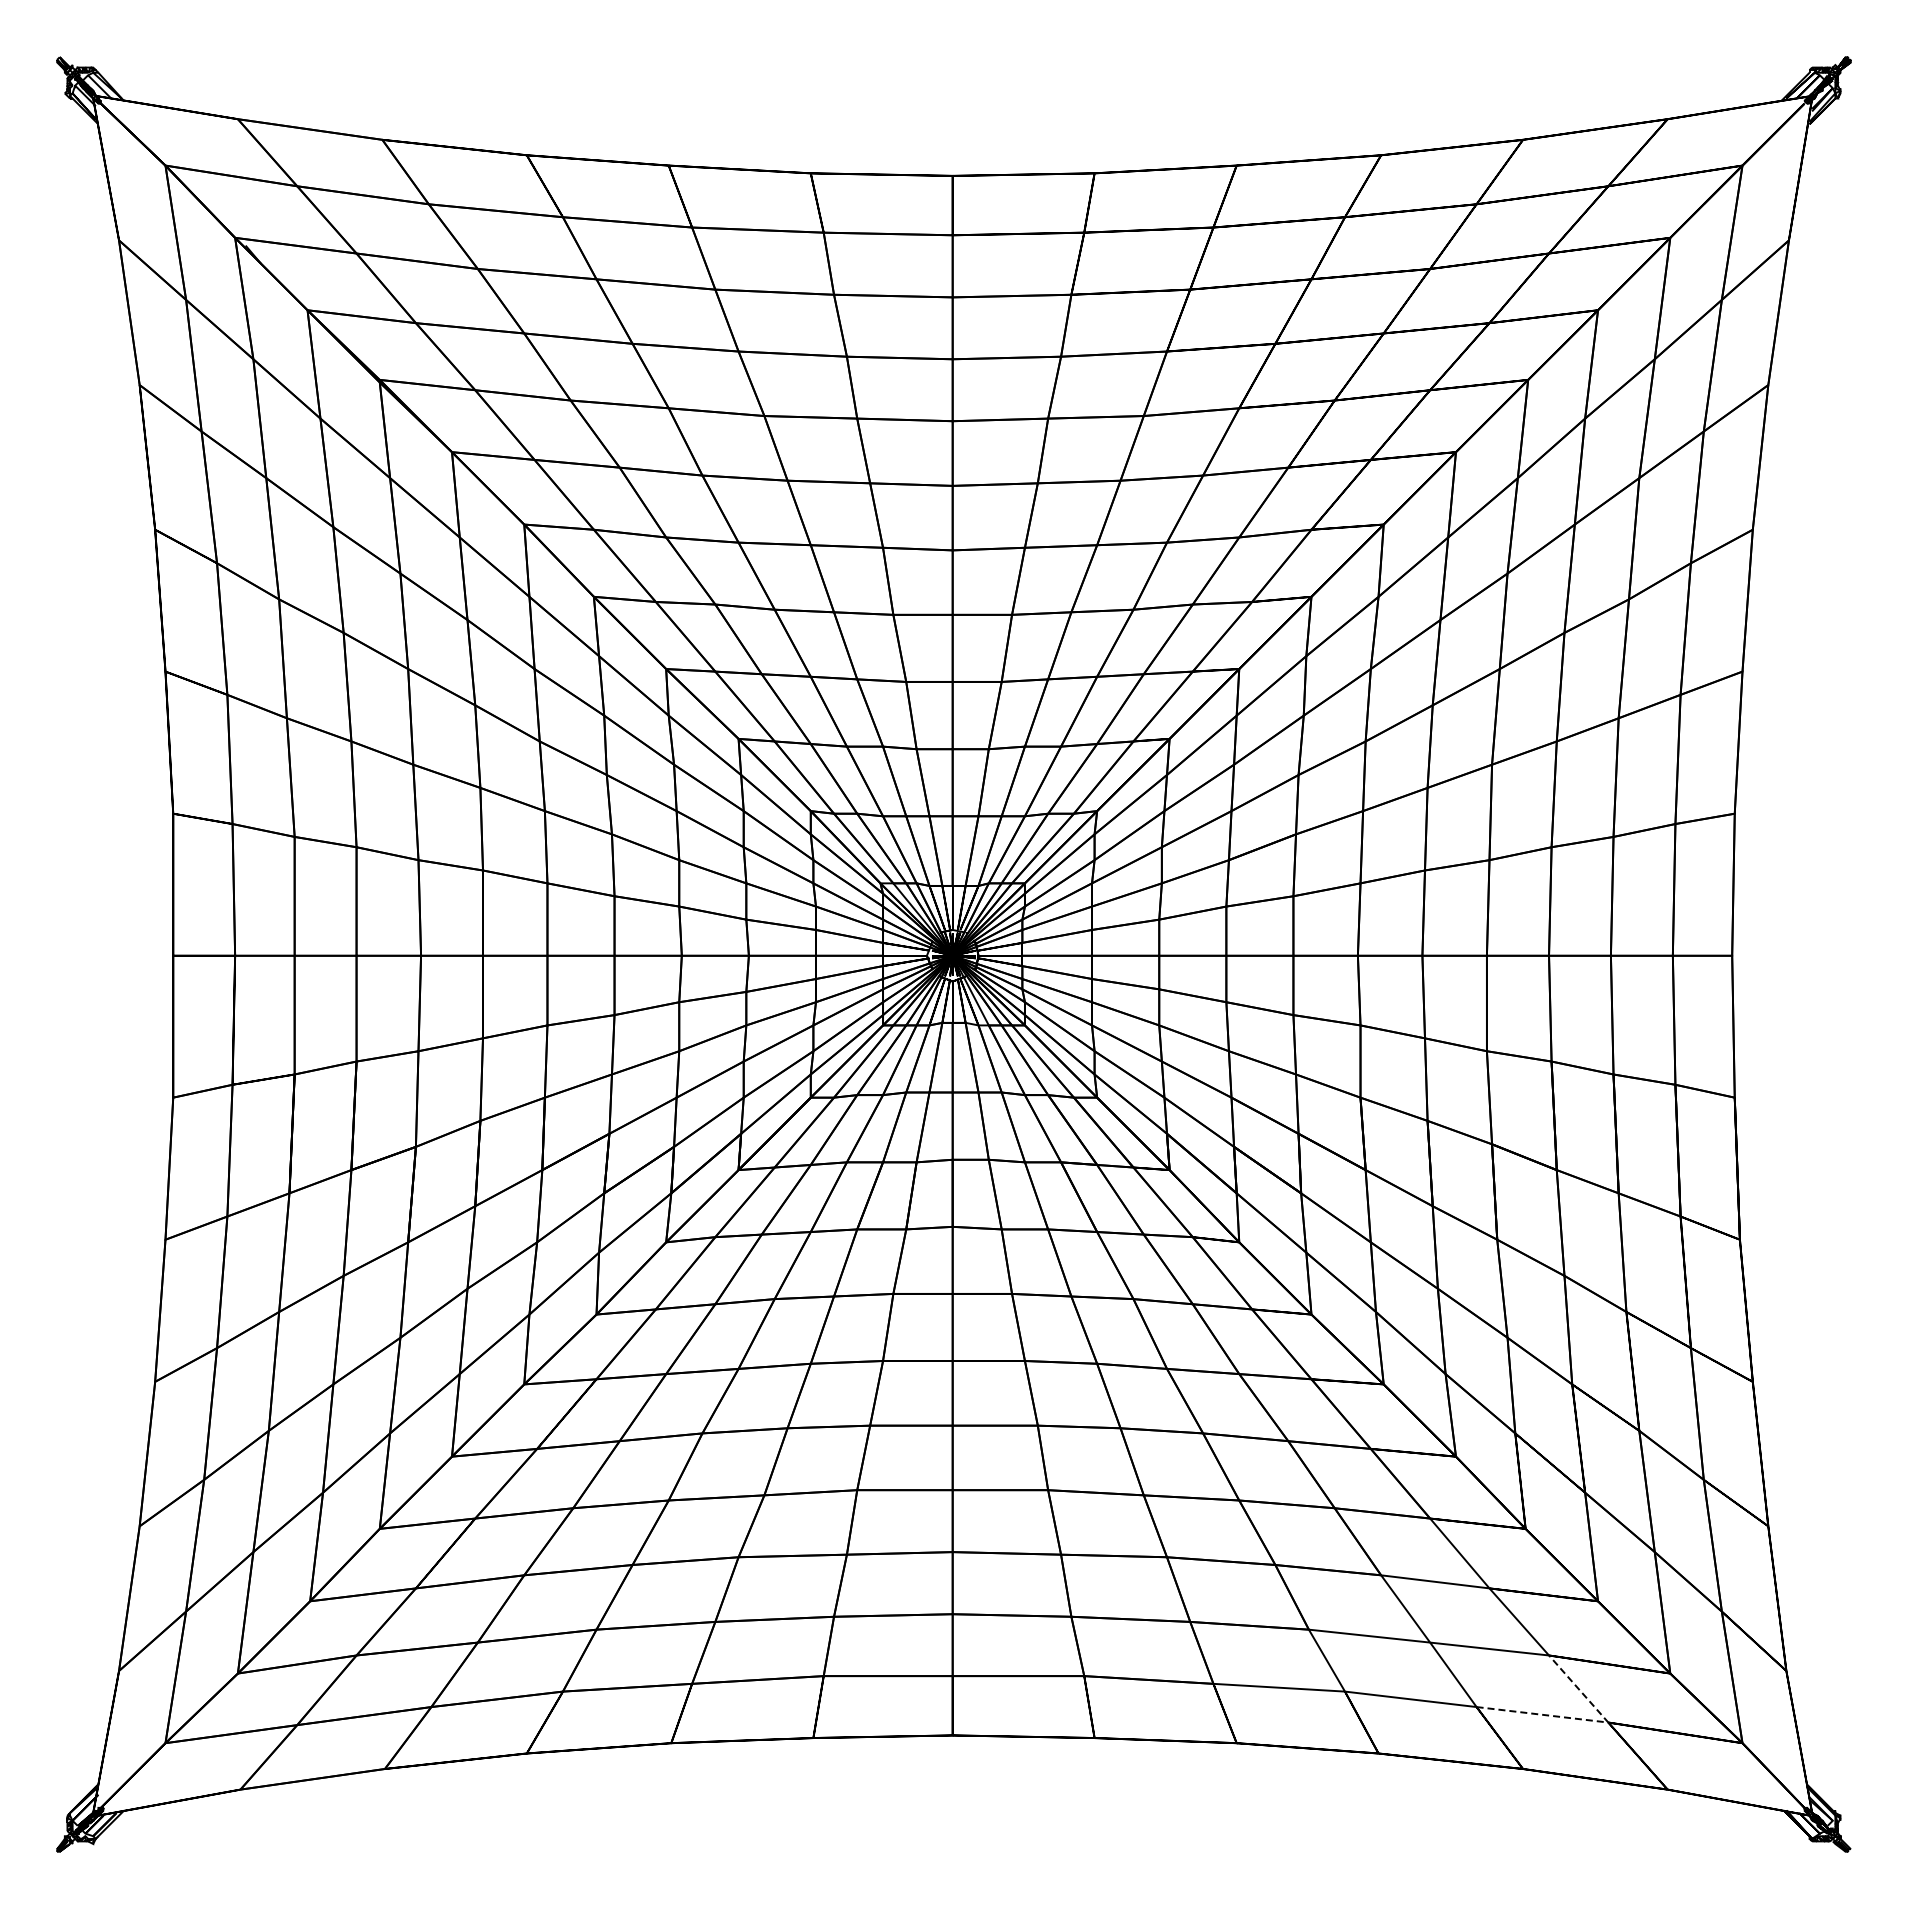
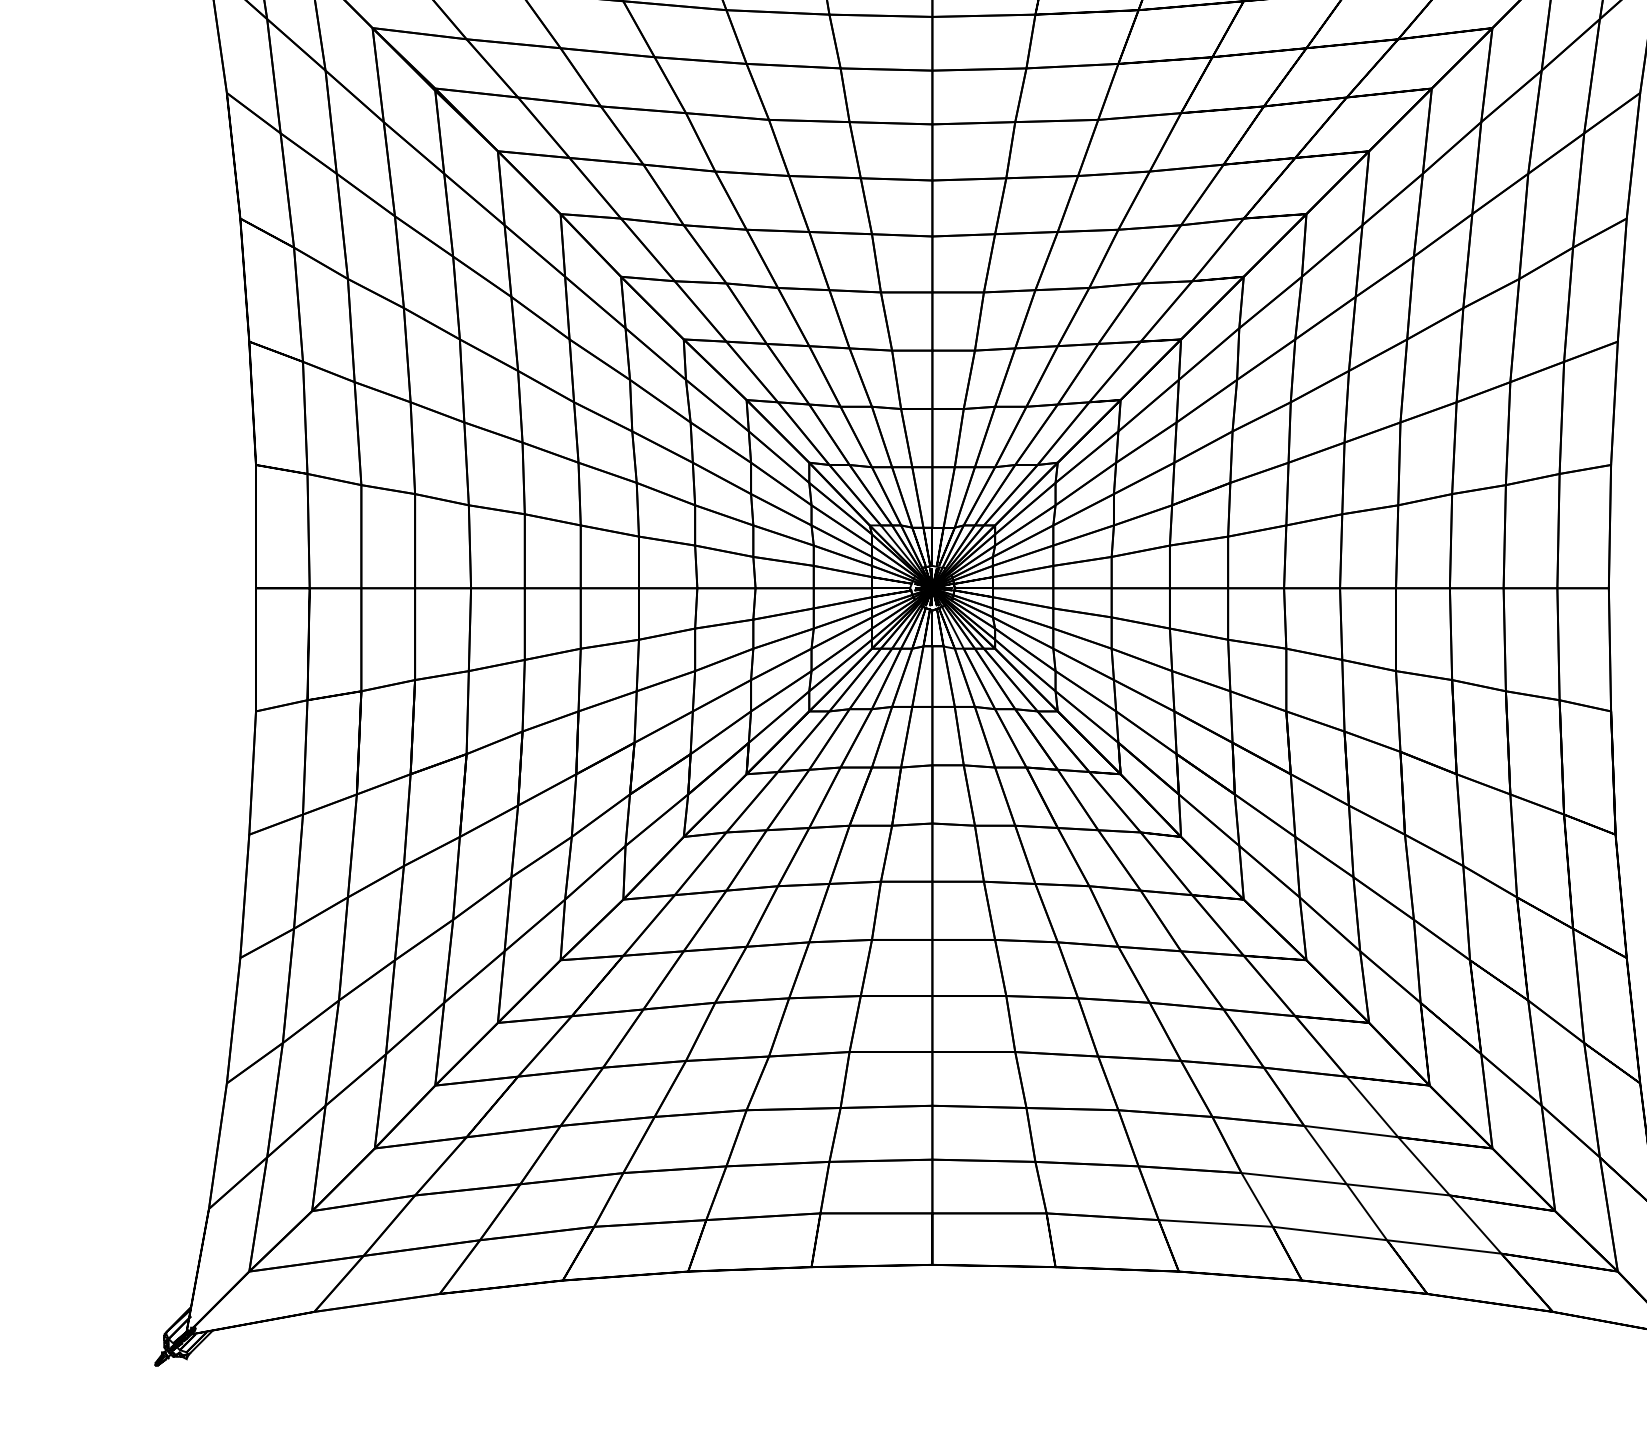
line: (1587, 1720) -> (1483, 1251), dashed -> solid

